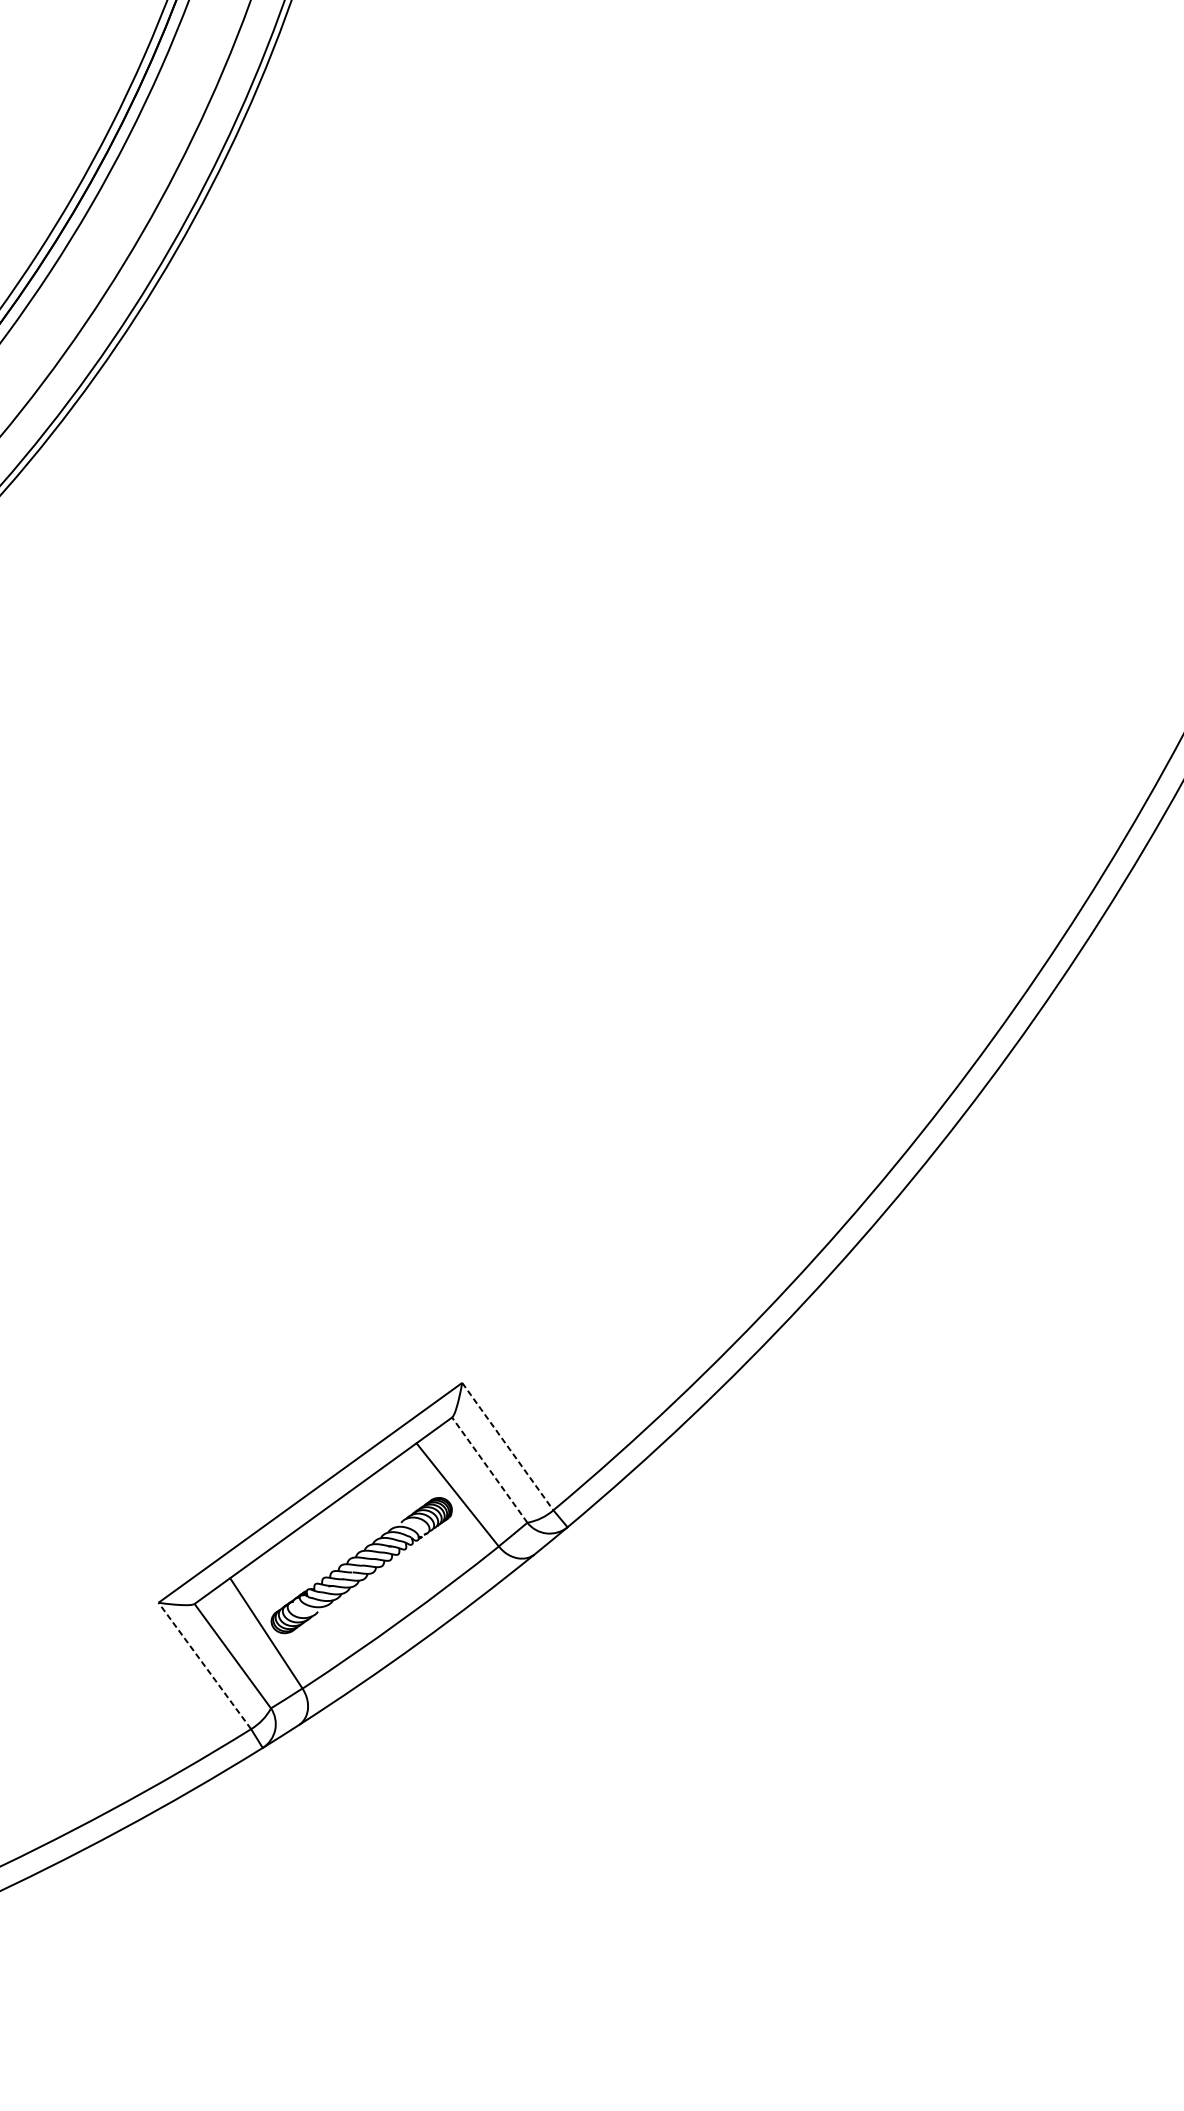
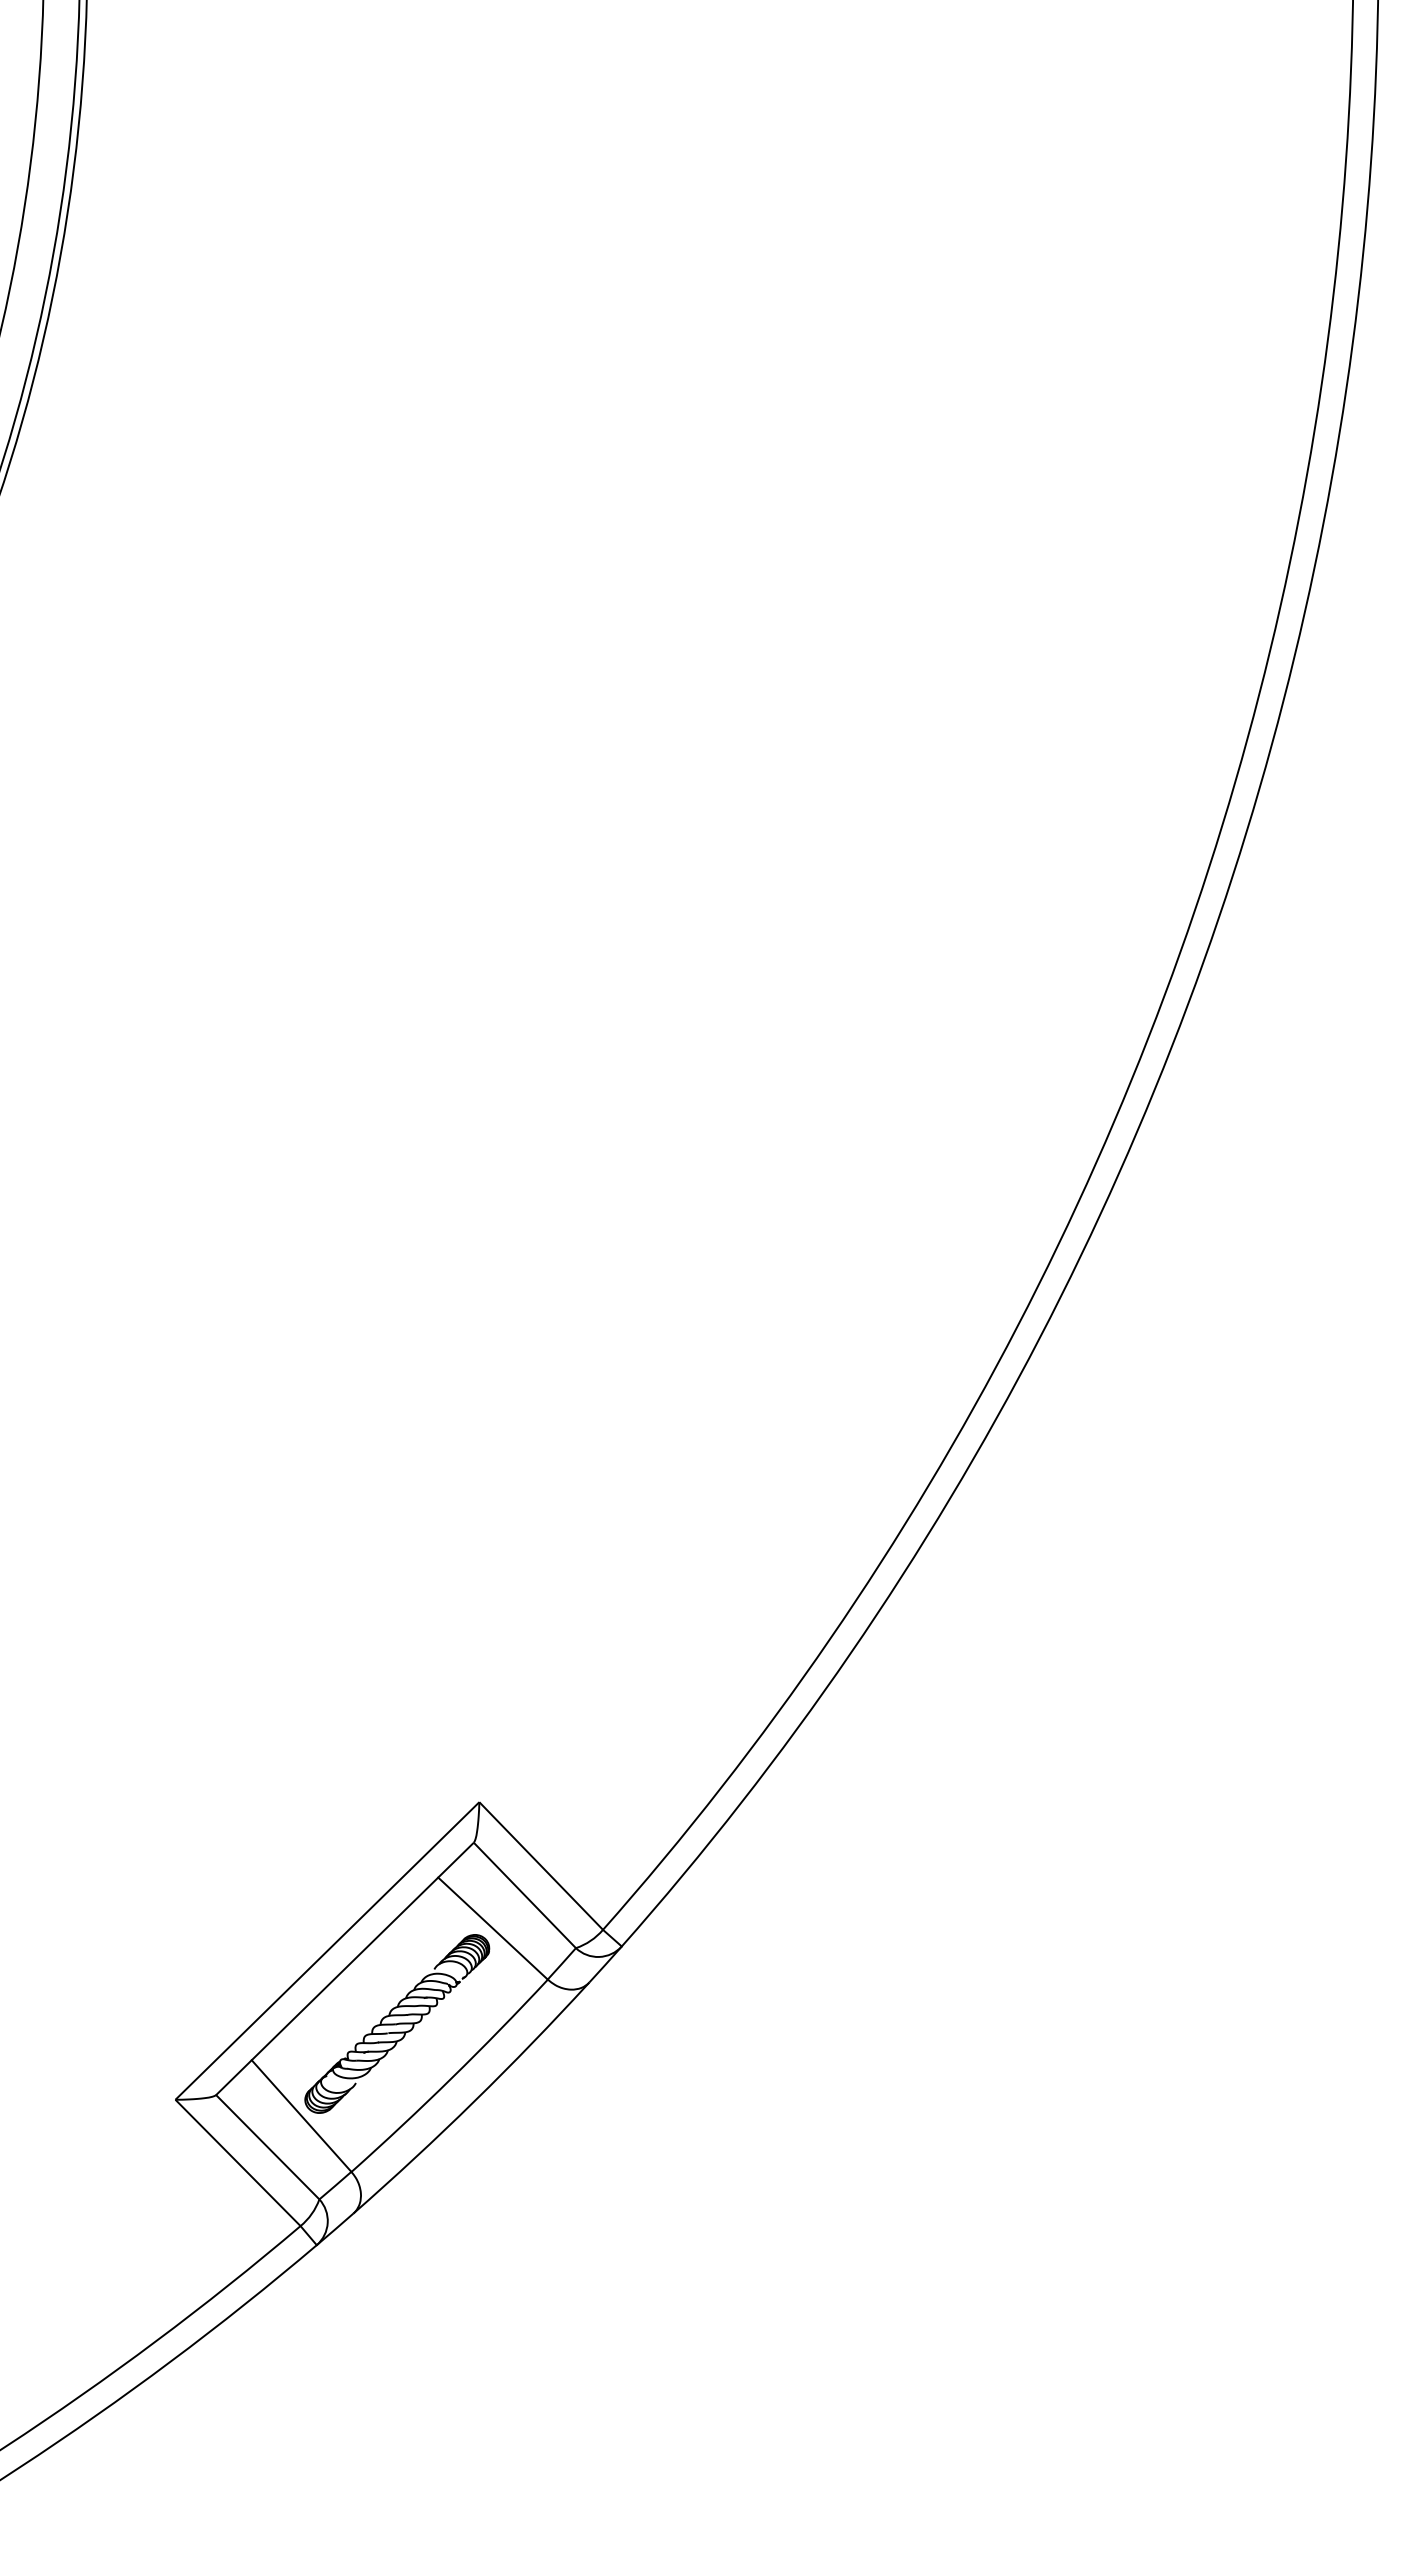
line: (507, 1446) -> (540, 1865), dashed -> solid
line: (490, 1470) -> (525, 1895), dashed -> solid
line: (205, 1666) -> (238, 2163), dashed -> solid

